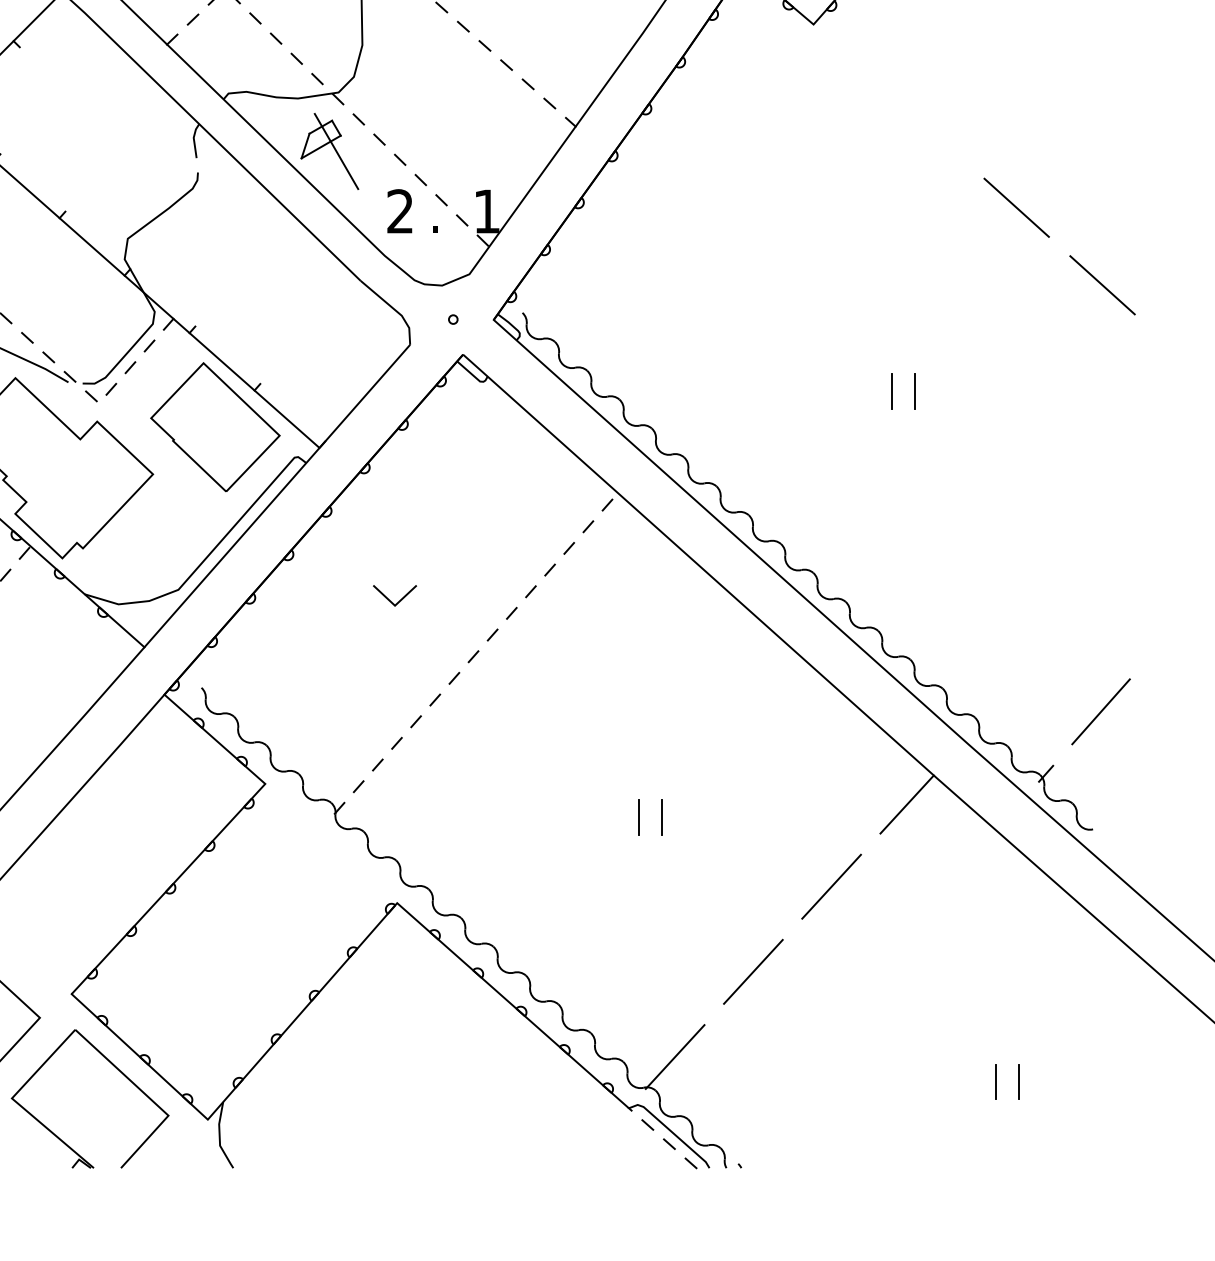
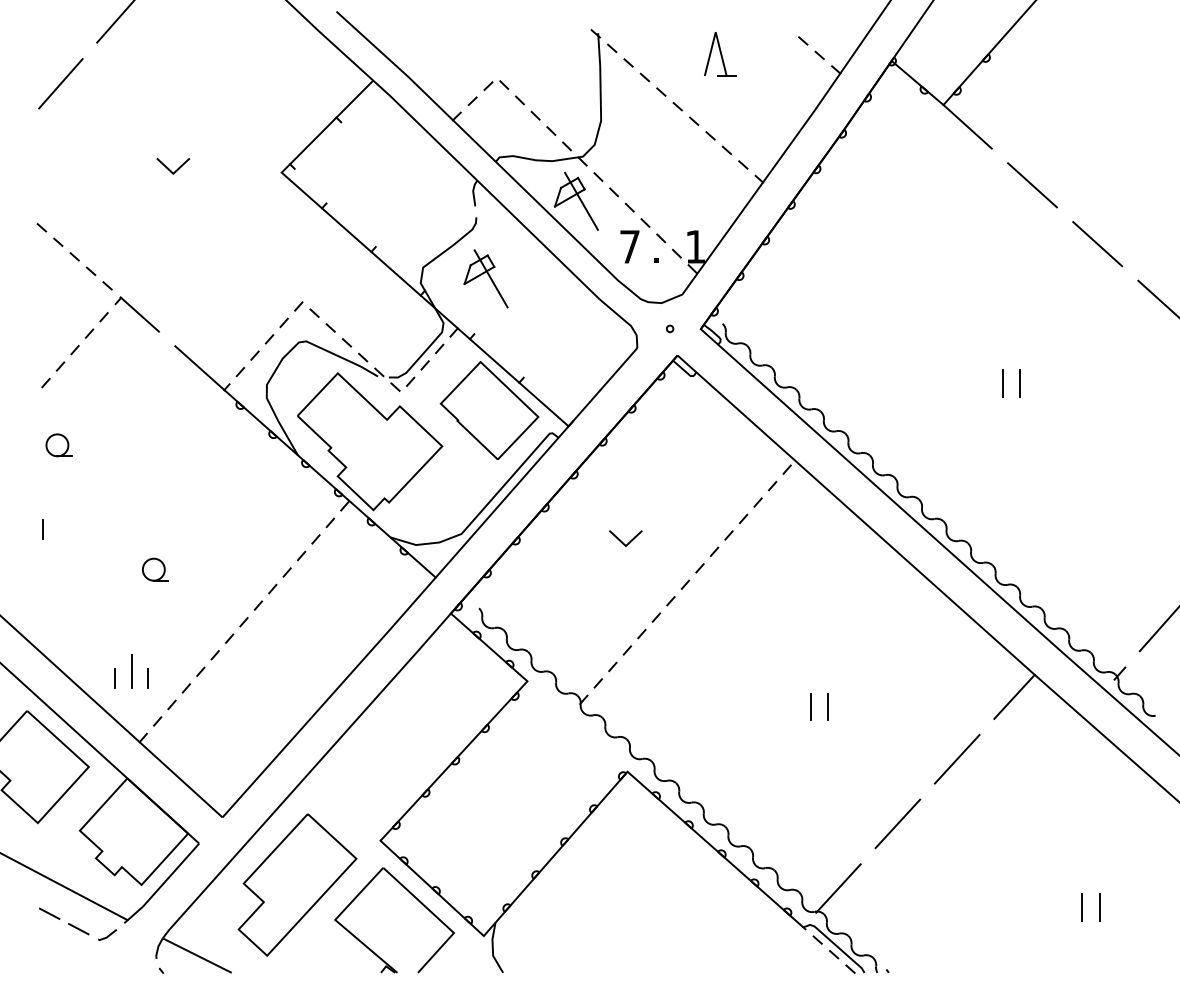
line: (845, 52) -> (967, 126), added
line: (930, 130) -> (1032, 185), added
text: (399, 210) -> (629, 246), 2 -> 7
part: (210, 253) -> (485, 278), added

